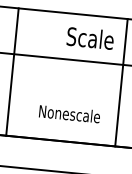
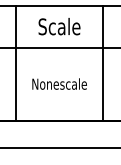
text: (90, 38) -> (59, 26), moved
line: (12, 71) -> (15, 63), moved
text: (69, 113) -> (59, 83), moved

